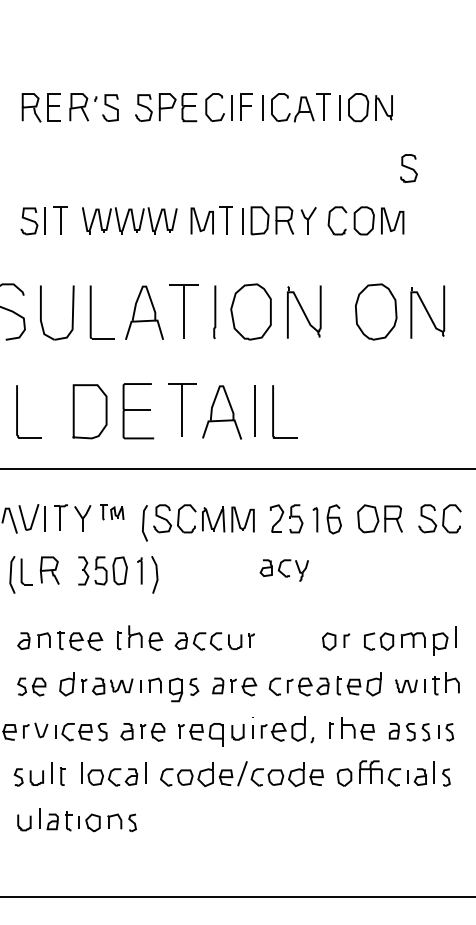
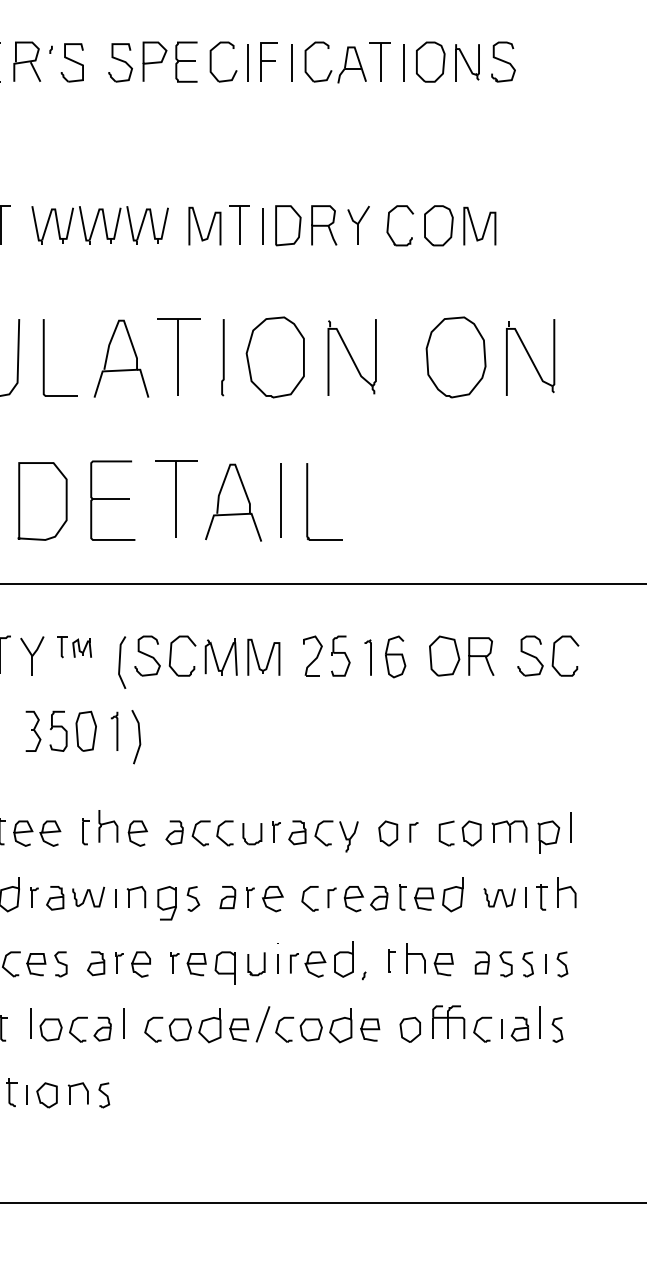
part: (408, 168) -> (502, 61), moved
part: (283, 570) -> (322, 836), moved

